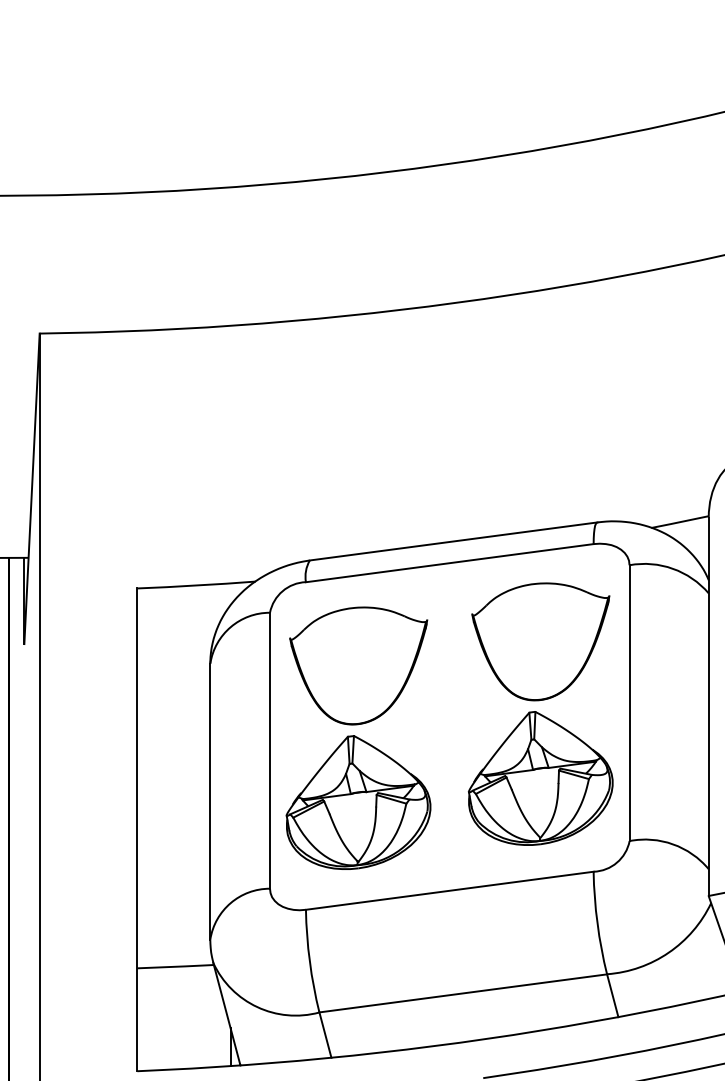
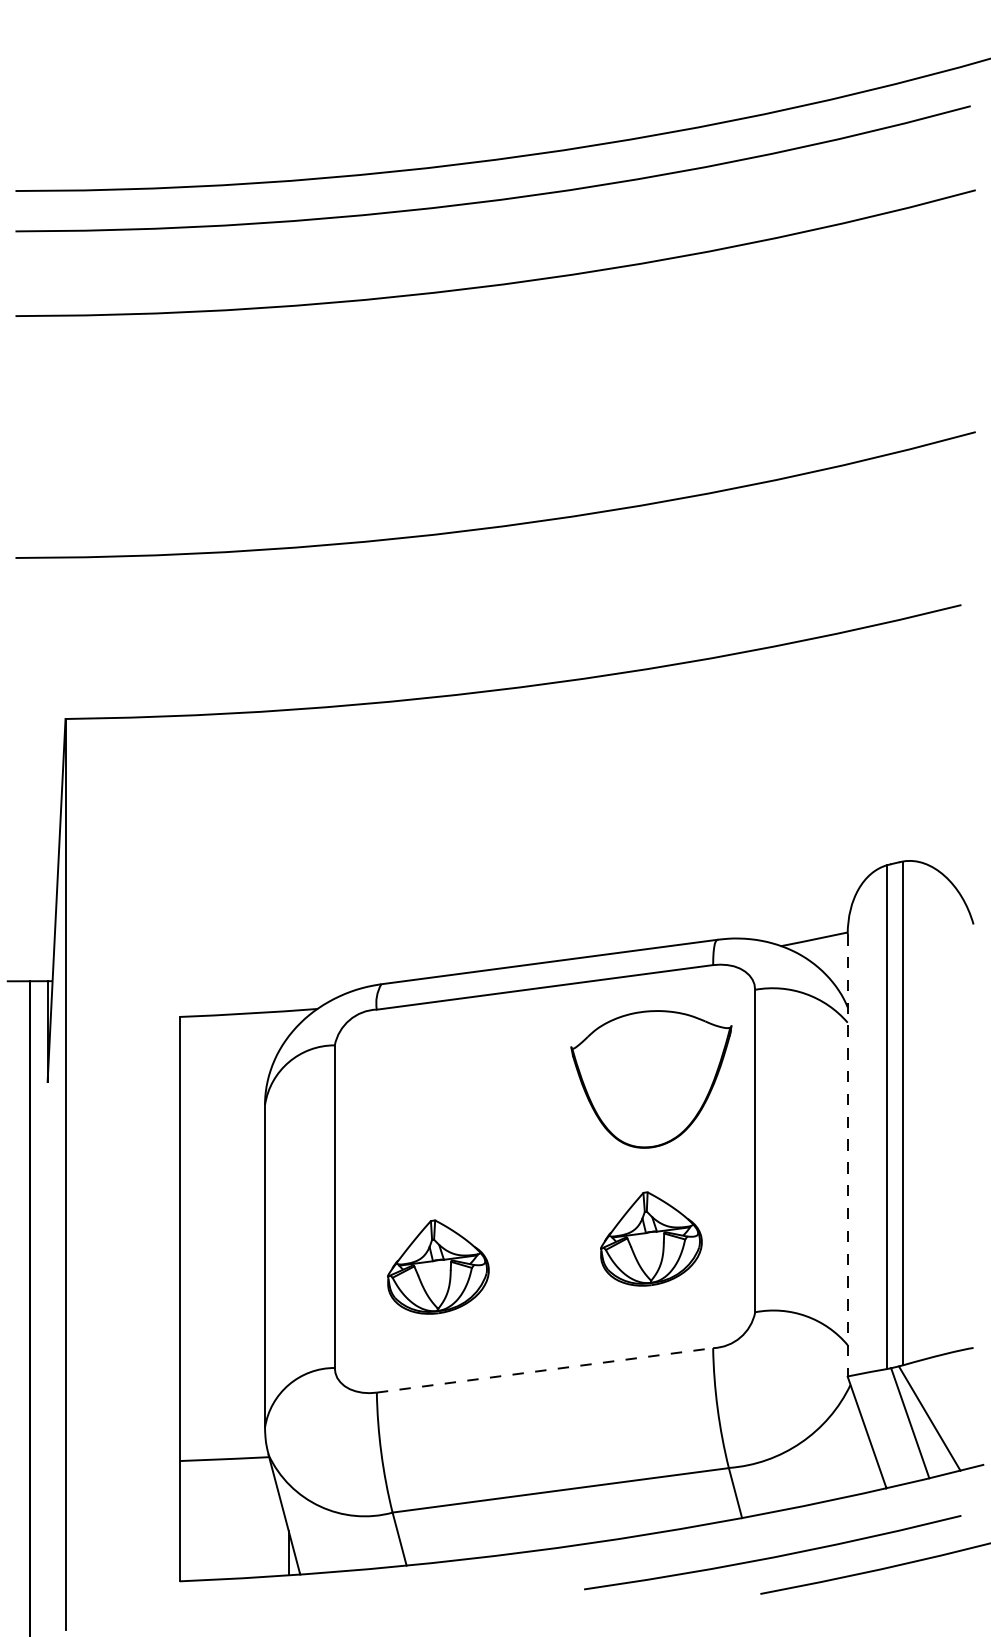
part: (358, 665) -> (438, 1107), removed
line: (708, 706) -> (847, 1155), solid -> dashed
part: (540, 777) -> (651, 1238), size x0.6
part: (358, 801) -> (438, 1266), size x0.6
line: (450, 890) -> (545, 1370), solid -> dashed

